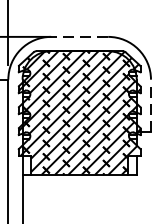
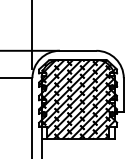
line: (78, 36) -> (77, 50), dashed -> solid
line: (150, 105) -> (123, 94), dashed -> solid

